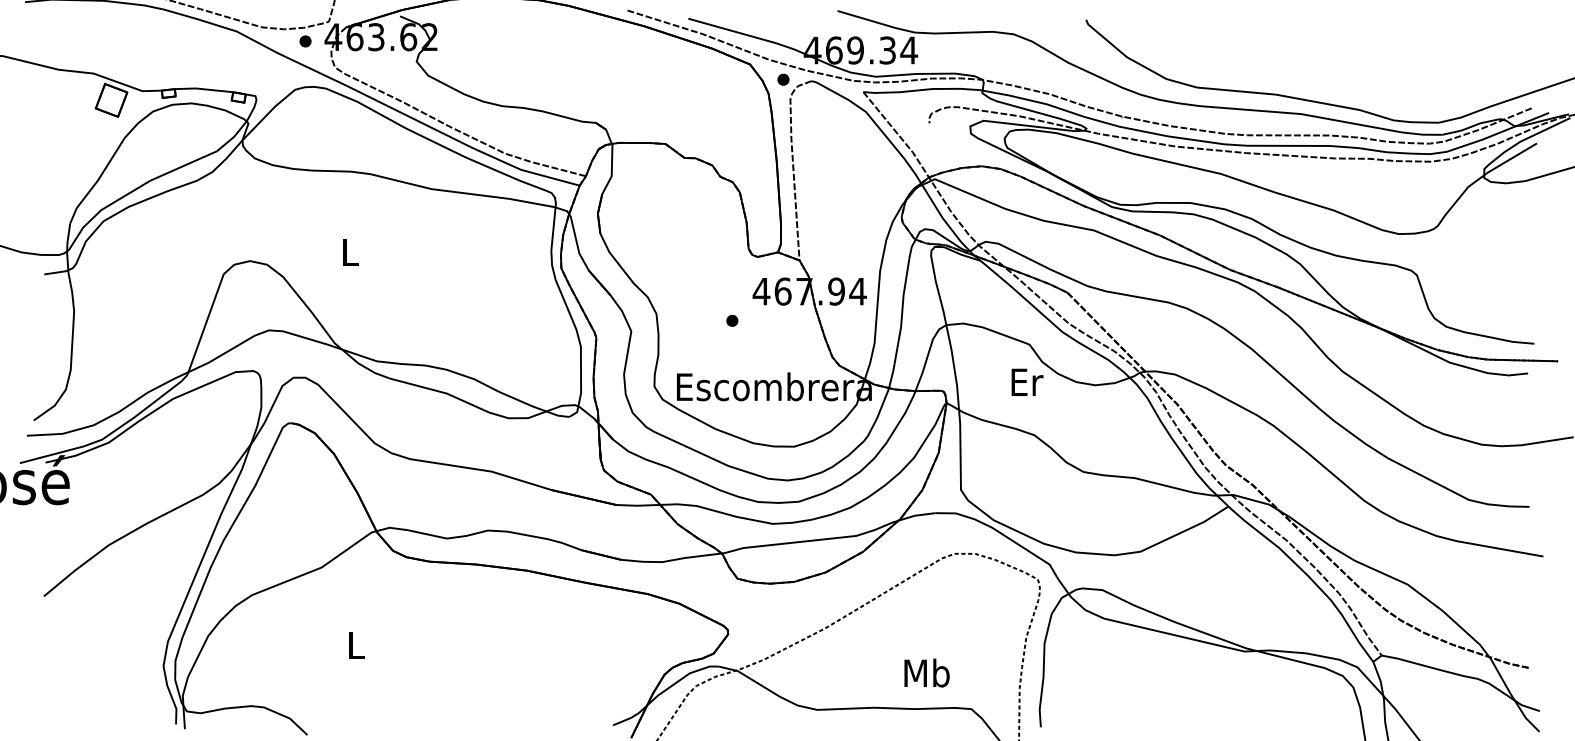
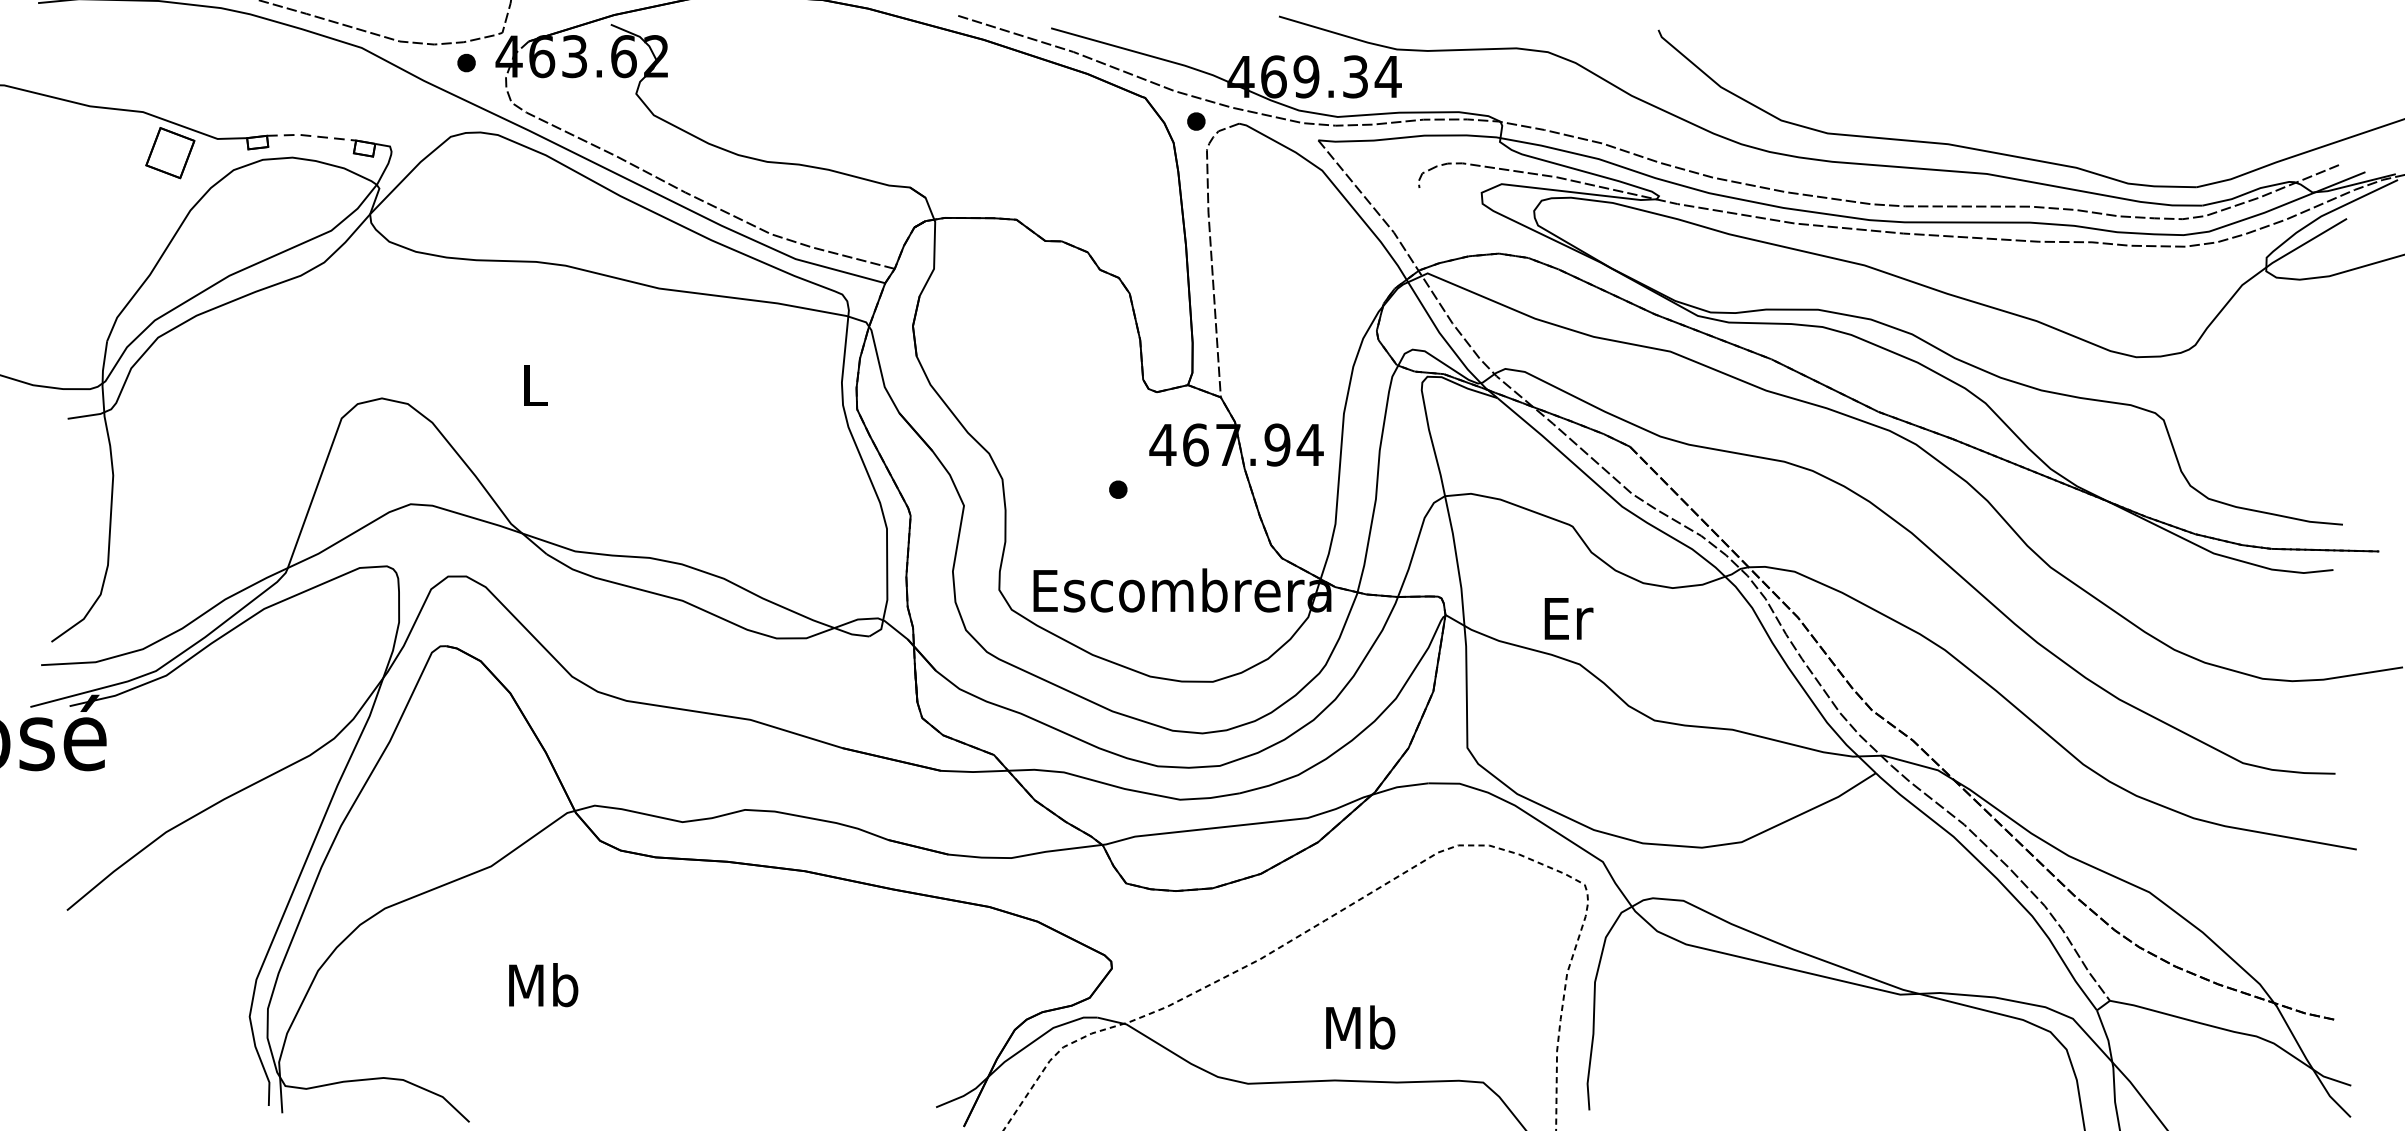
line: (203, 89) -> (310, 136), solid -> dashed
text: (1027, 381) -> (1568, 617), moved
text: (355, 644) -> (542, 983), L -> Mb
text: (926, 672) -> (1359, 1026), moved

